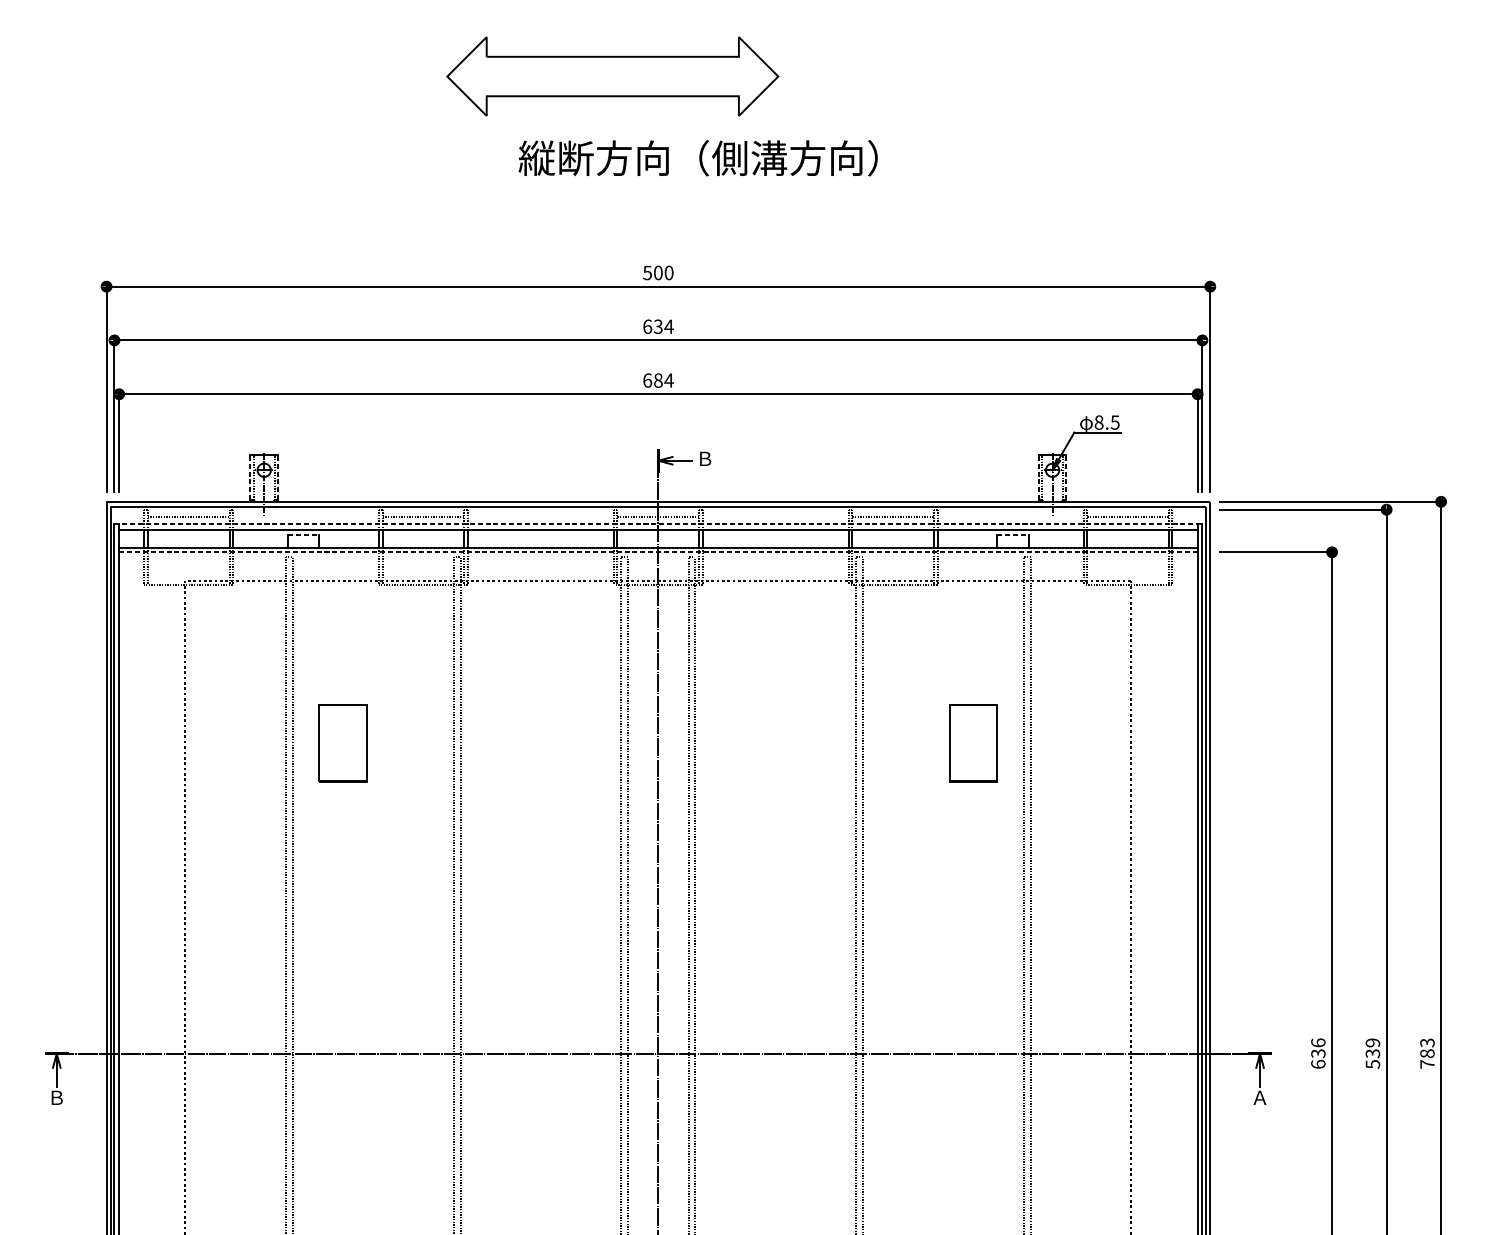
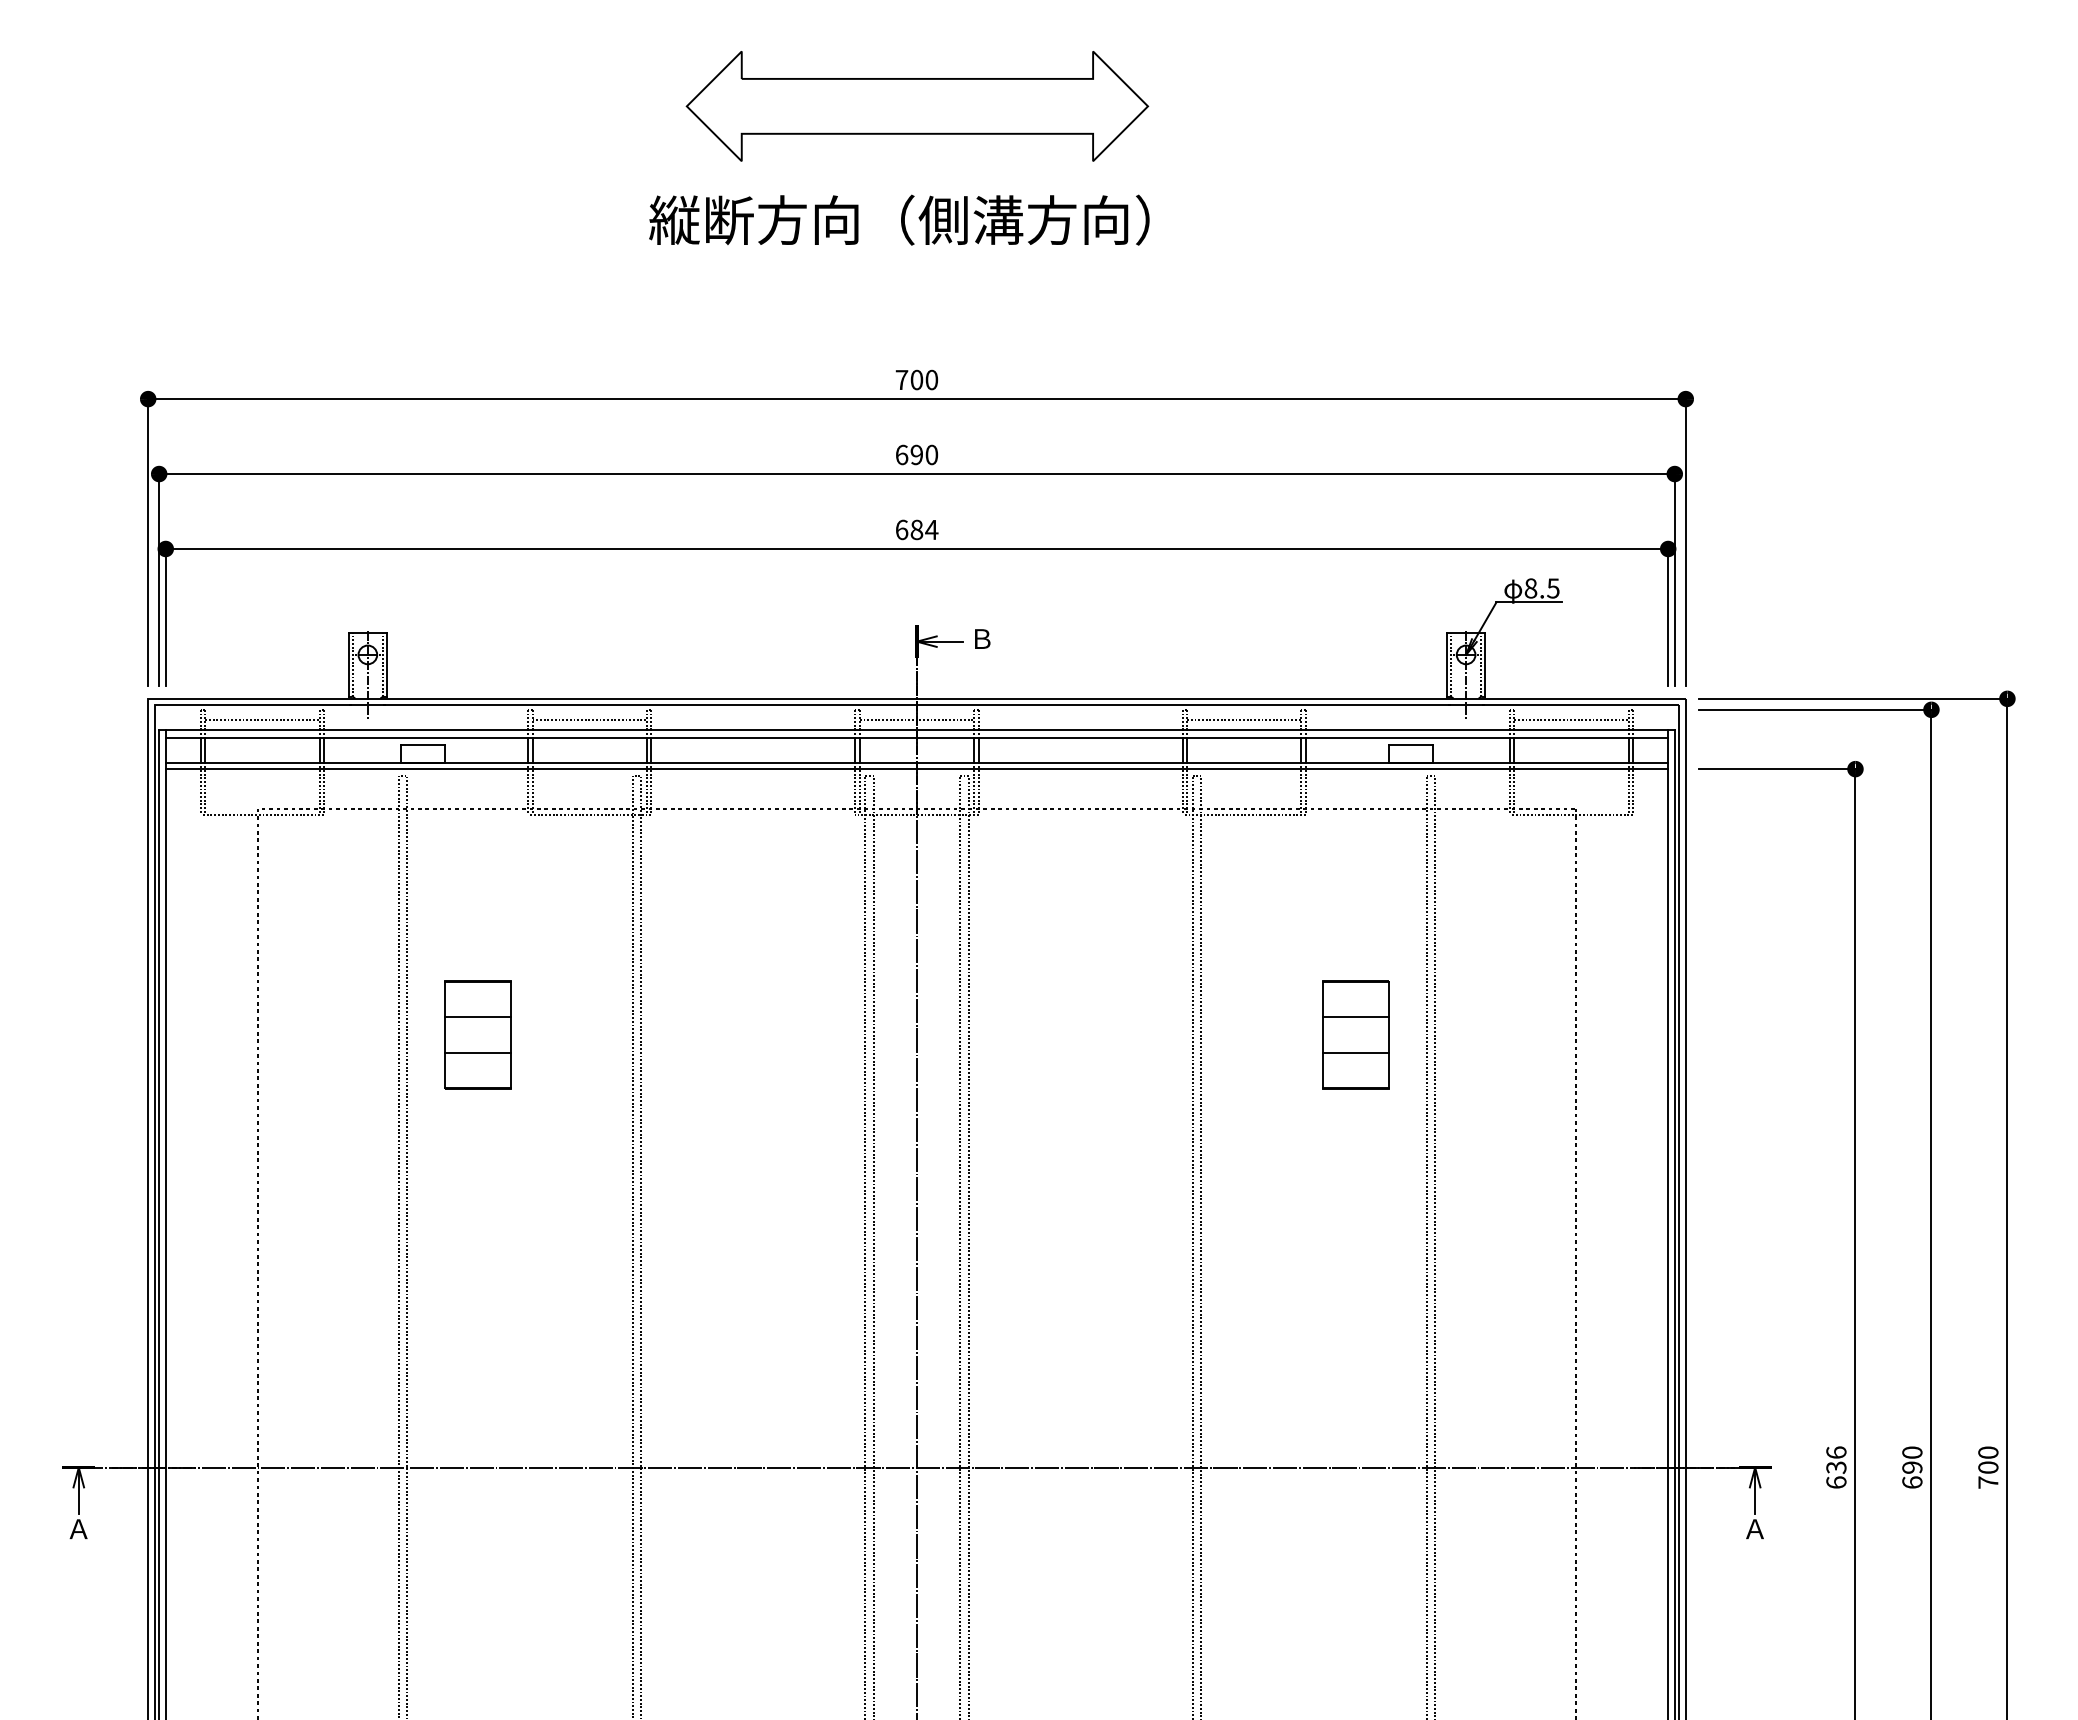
part: (612, 76) -> (917, 106), moved
text: (698, 157) -> (899, 219), moved
text: (647, 273) -> (901, 380), 500 -> 700
text: (663, 326) -> (924, 454), 634 -> 690
line: (250, 477) -> (348, 664), dashed -> solid
line: (278, 477) -> (387, 664), dashed -> solid
line: (1038, 477) -> (1446, 664), dashed -> solid
line: (1066, 477) -> (1485, 664), dashed -> solid
line: (658, 523) -> (916, 729), dashed -> solid
line: (303, 534) -> (422, 744), dashed -> solid
line: (1013, 534) -> (1411, 744), dashed -> solid
line: (658, 552) -> (917, 769), dashed -> solid
line: (342, 729) -> (477, 1016), added
line: (973, 729) -> (1356, 1016), added
line: (342, 756) -> (477, 1053), added
line: (973, 756) -> (1356, 1053), added
text: (1427, 1047) -> (1988, 1459), 783 -> 700
text: (1372, 1053) -> (1912, 1467), 539 -> 690
text: (56, 1098) -> (78, 1529), Ｂ -> Ａ

